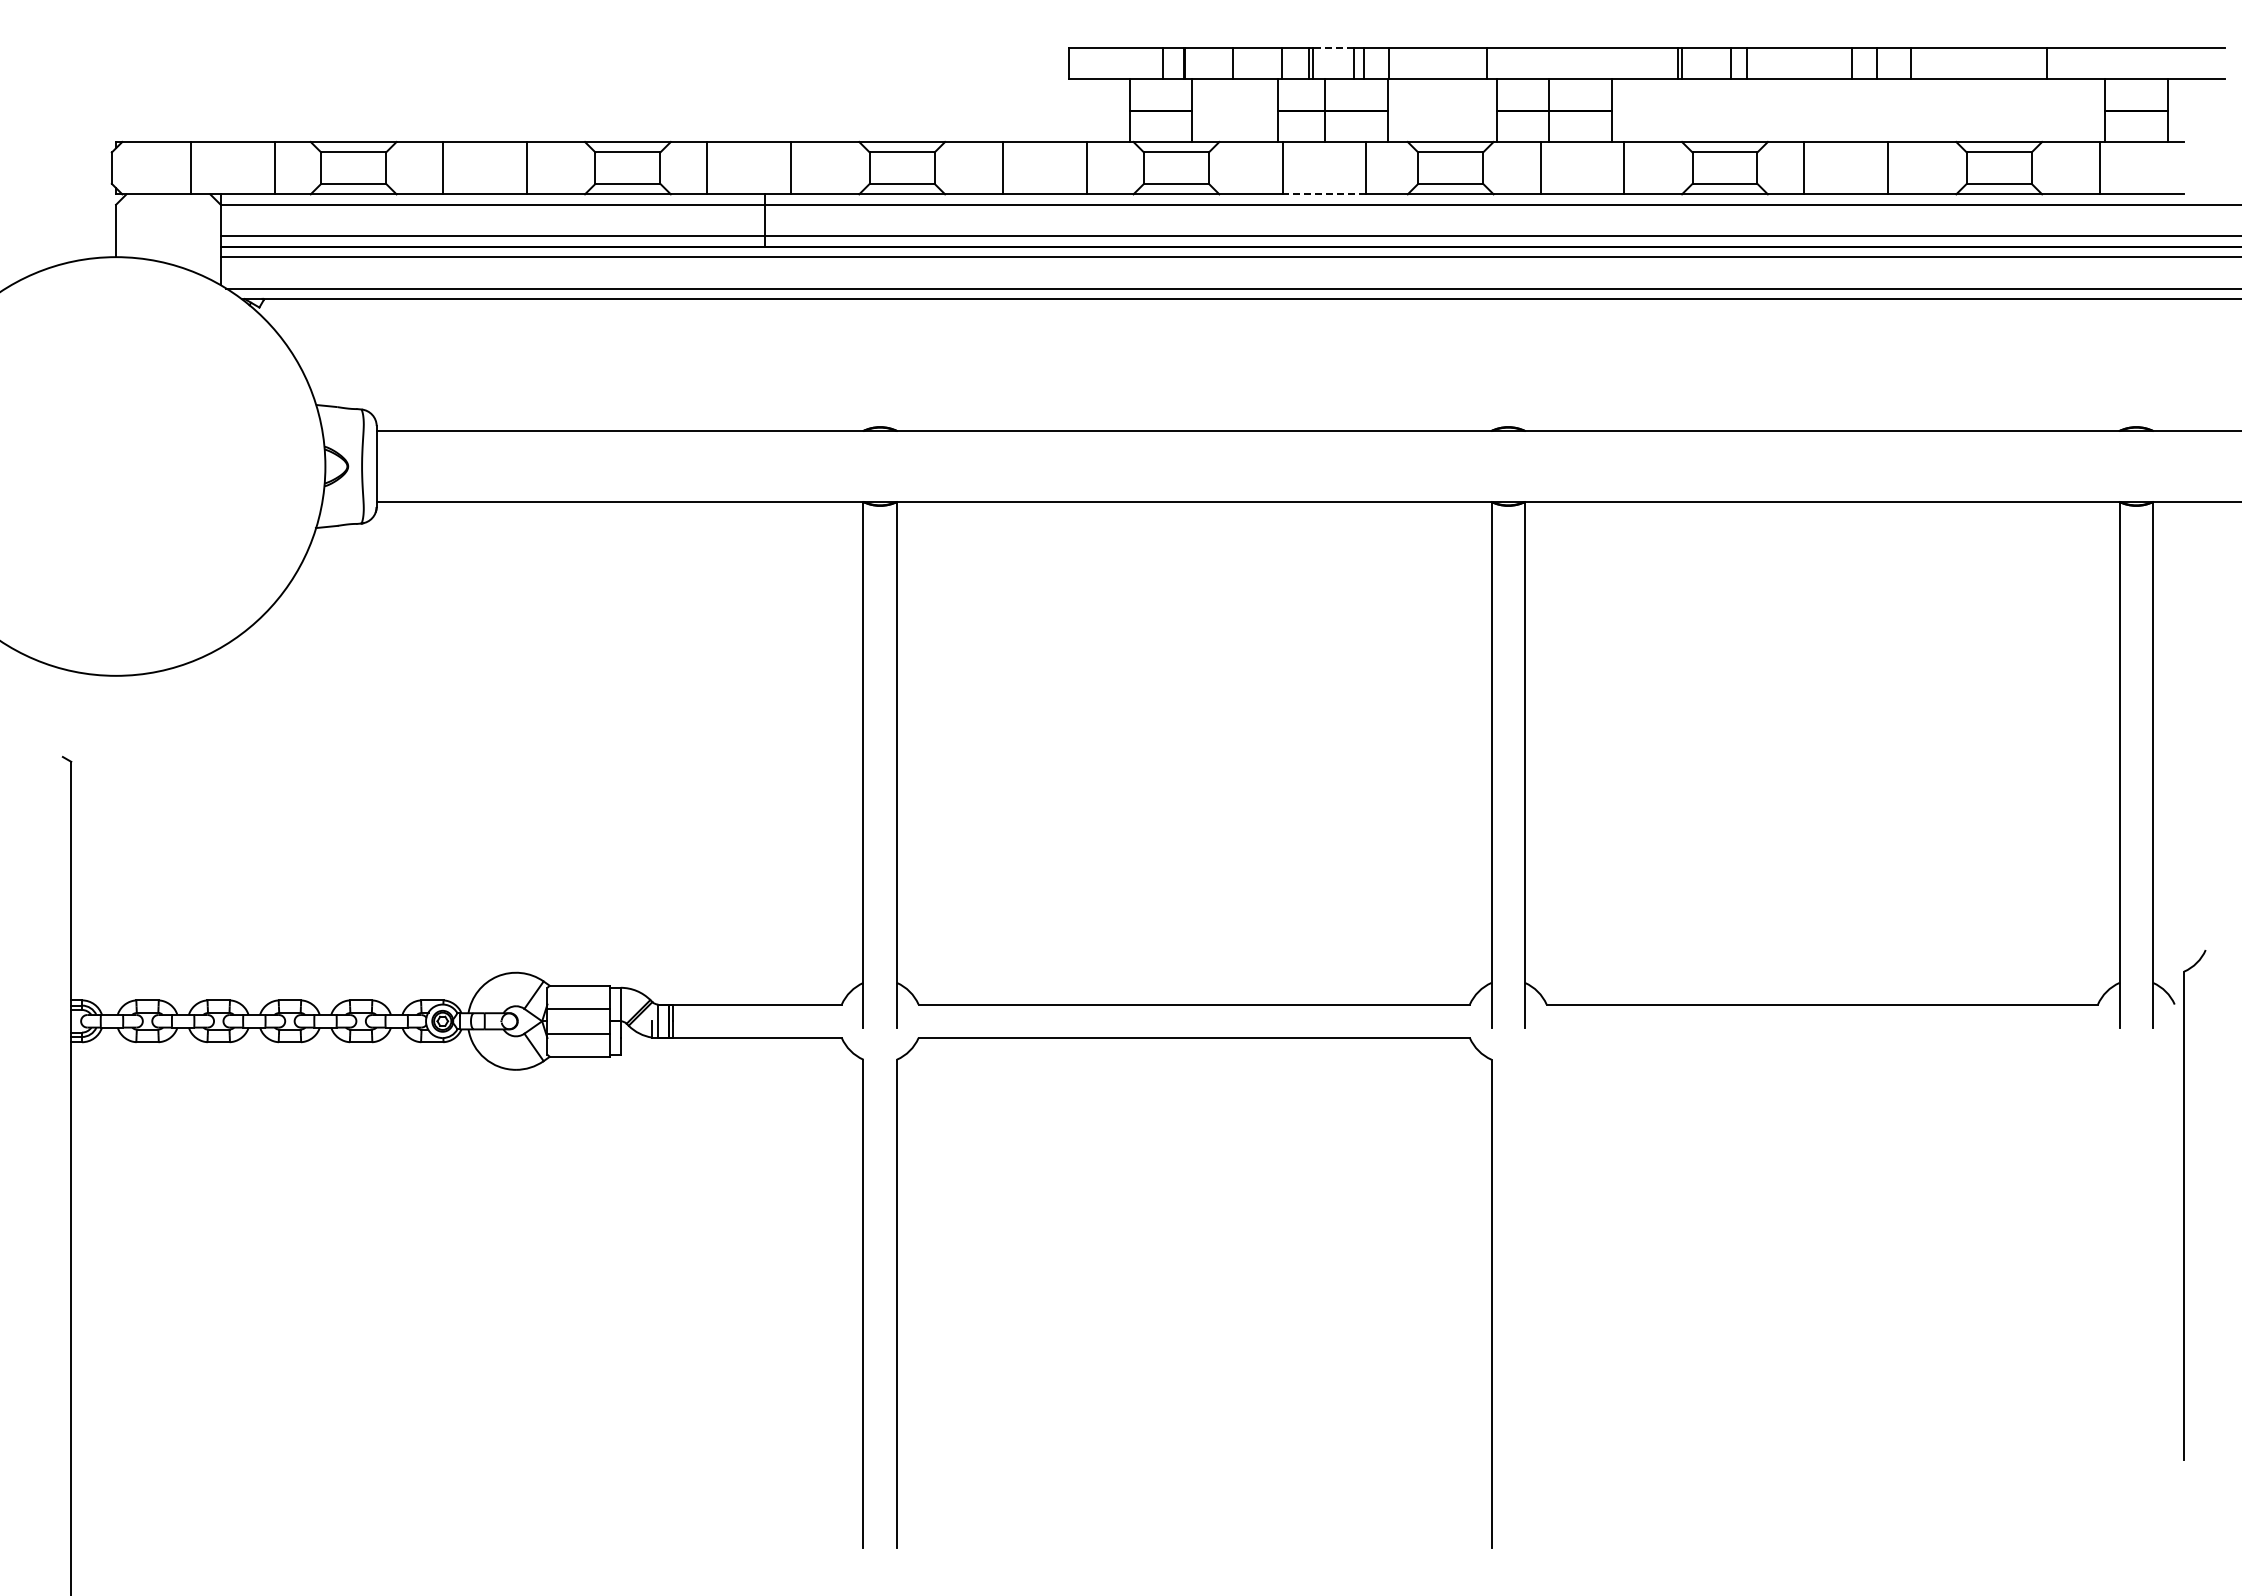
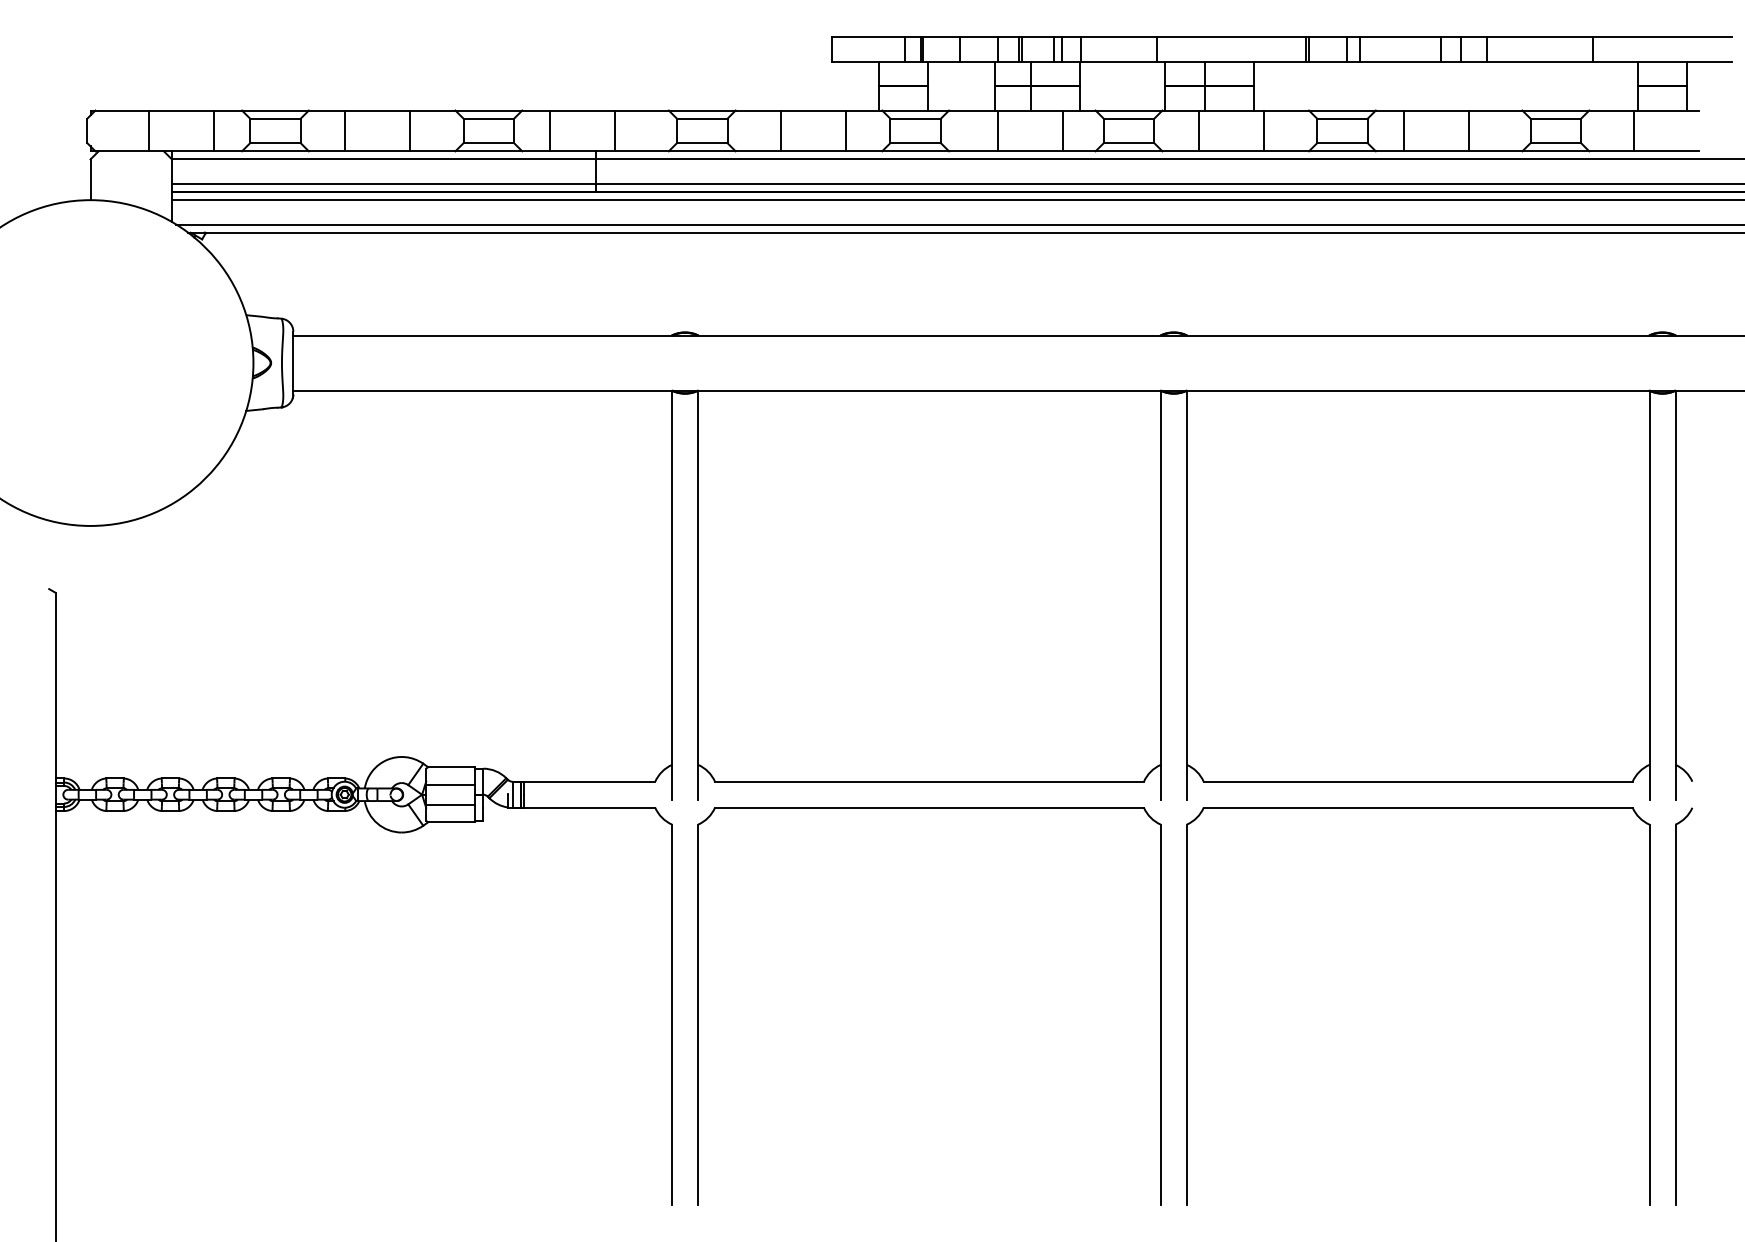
line: (1333, 47) -> (1037, 37), dashed -> solid
line: (1324, 194) -> (1030, 151), dashed -> solid
part: (1822, 1038) -> (1418, 808), added
part: (2184, 1205) -> (1675, 1006), moved

